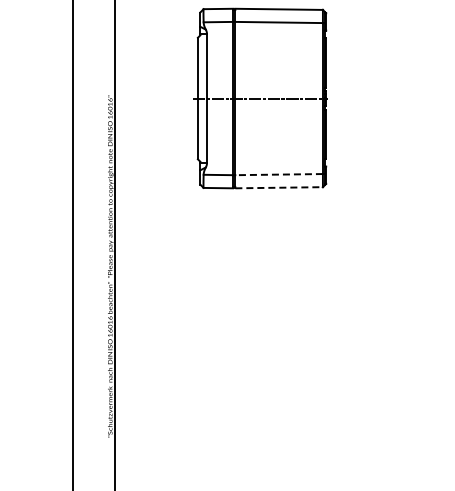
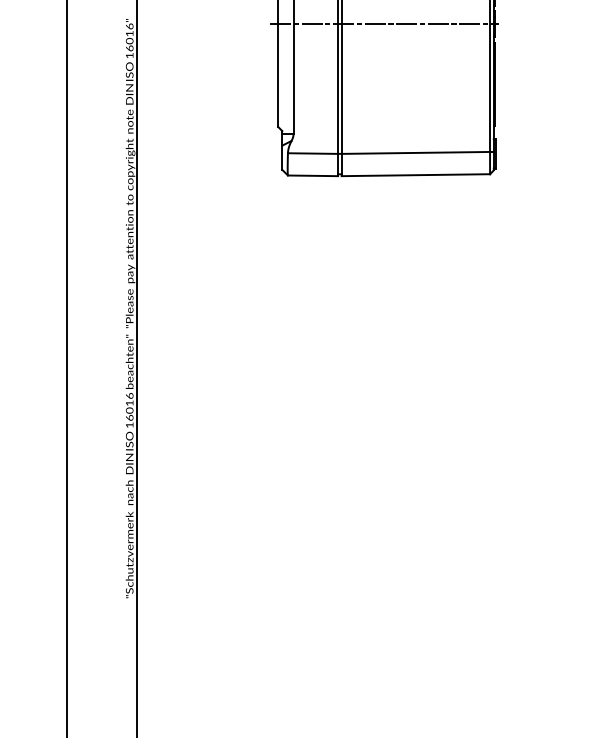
line: (279, 174) -> (416, 152), dashed -> solid
line: (279, 187) -> (416, 174), dashed -> solid

